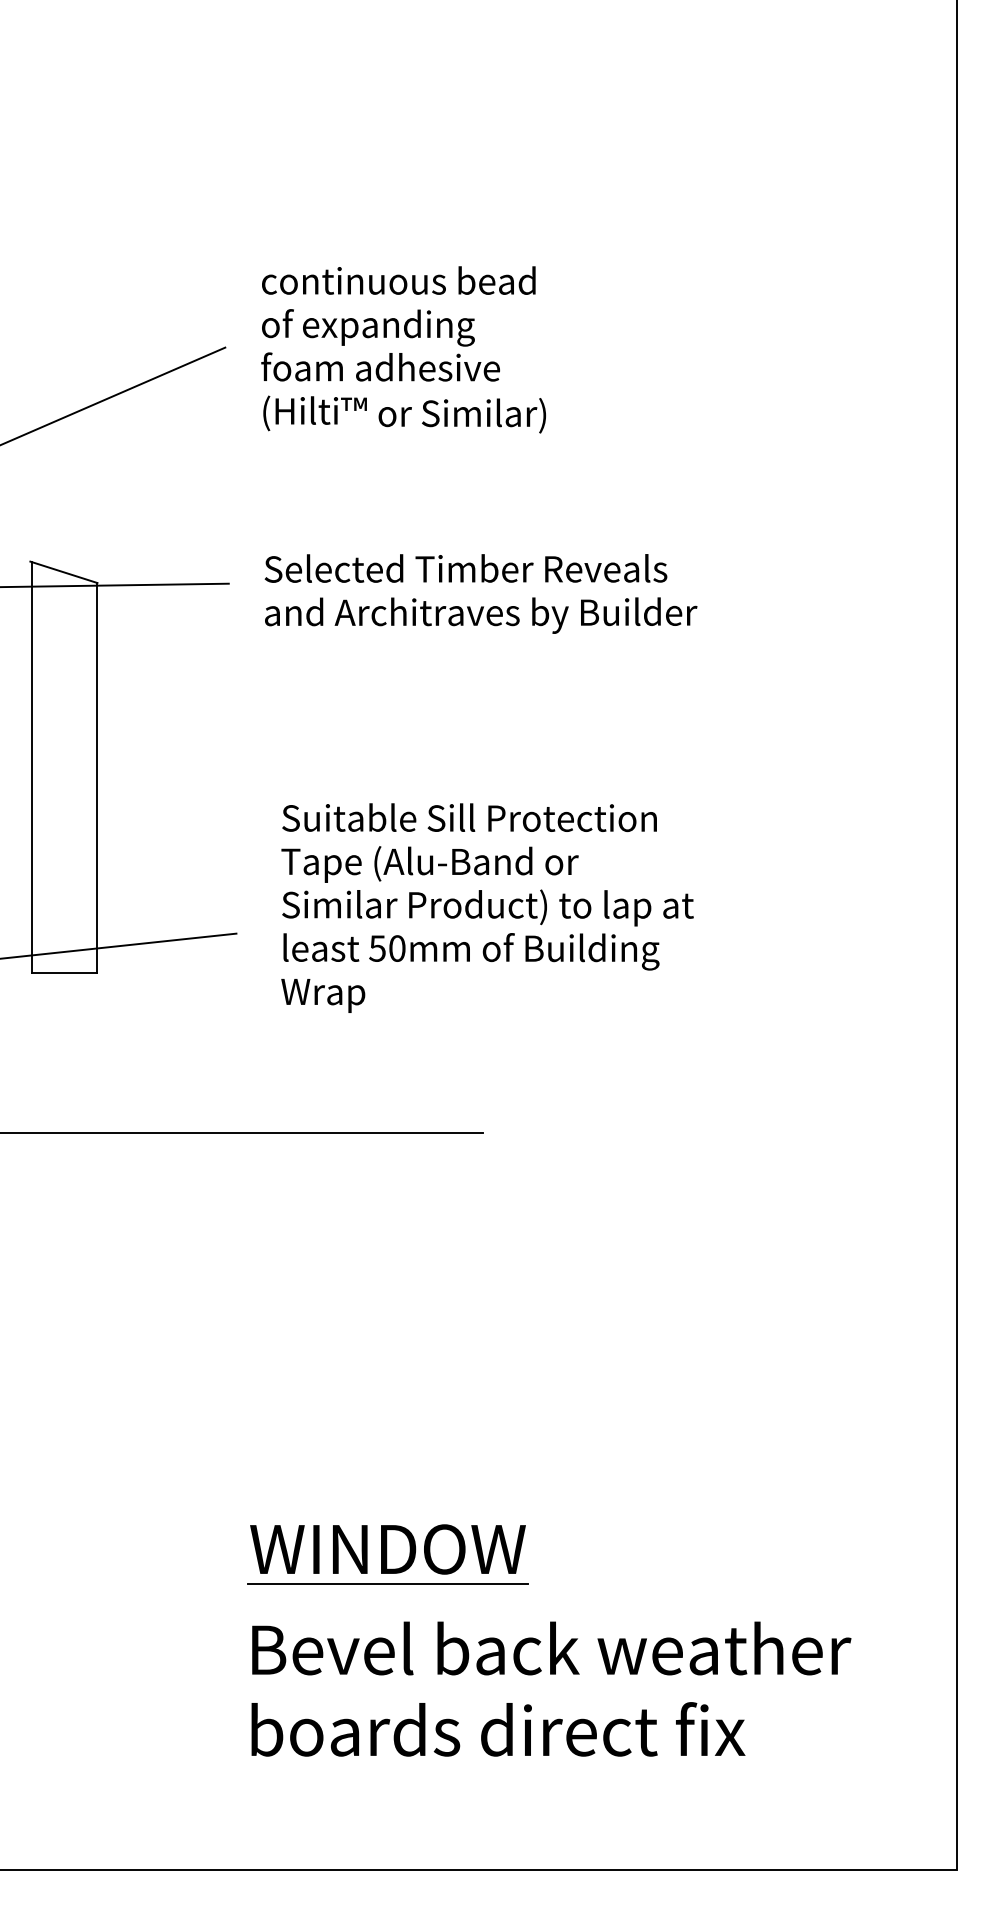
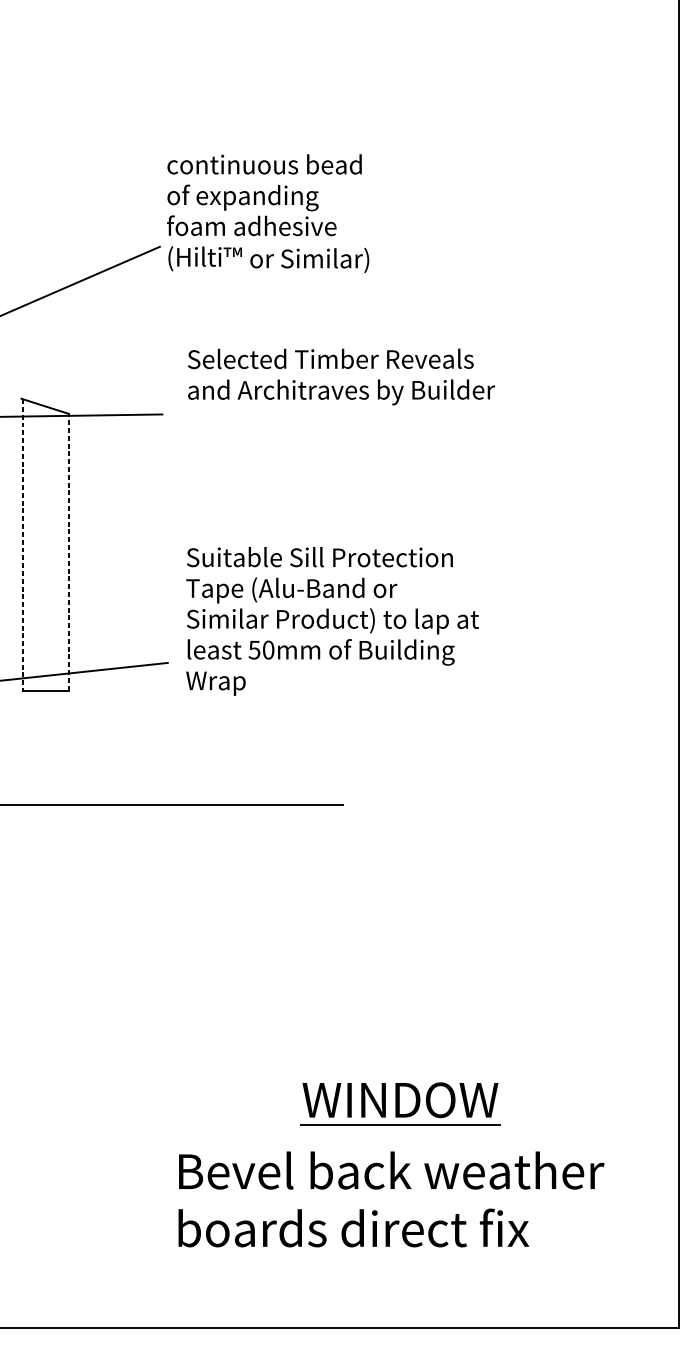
text: (403, 349) -> (267, 213), moved
text: (480, 593) -> (341, 376), moved
line: (31, 767) -> (22, 544), solid -> dashed
line: (97, 777) -> (69, 552), solid -> dashed
text: (487, 907) -> (332, 620), moved
part: (387, 1554) -> (400, 1103), moved

